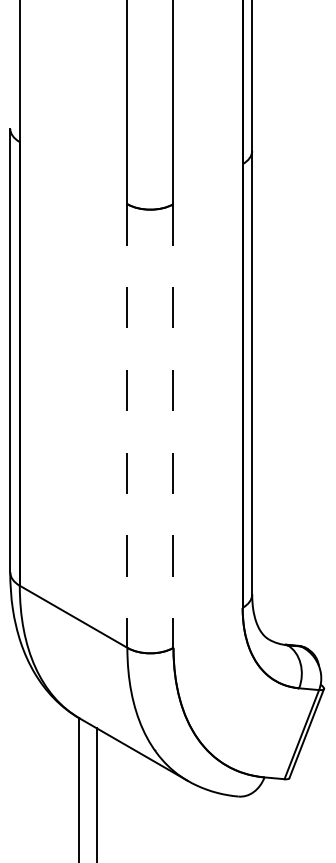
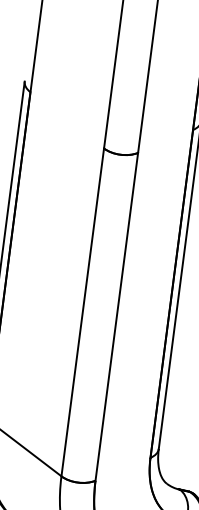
line: (127, 426) -> (82, 312), dashed -> solid
line: (173, 426) -> (116, 317), dashed -> solid

